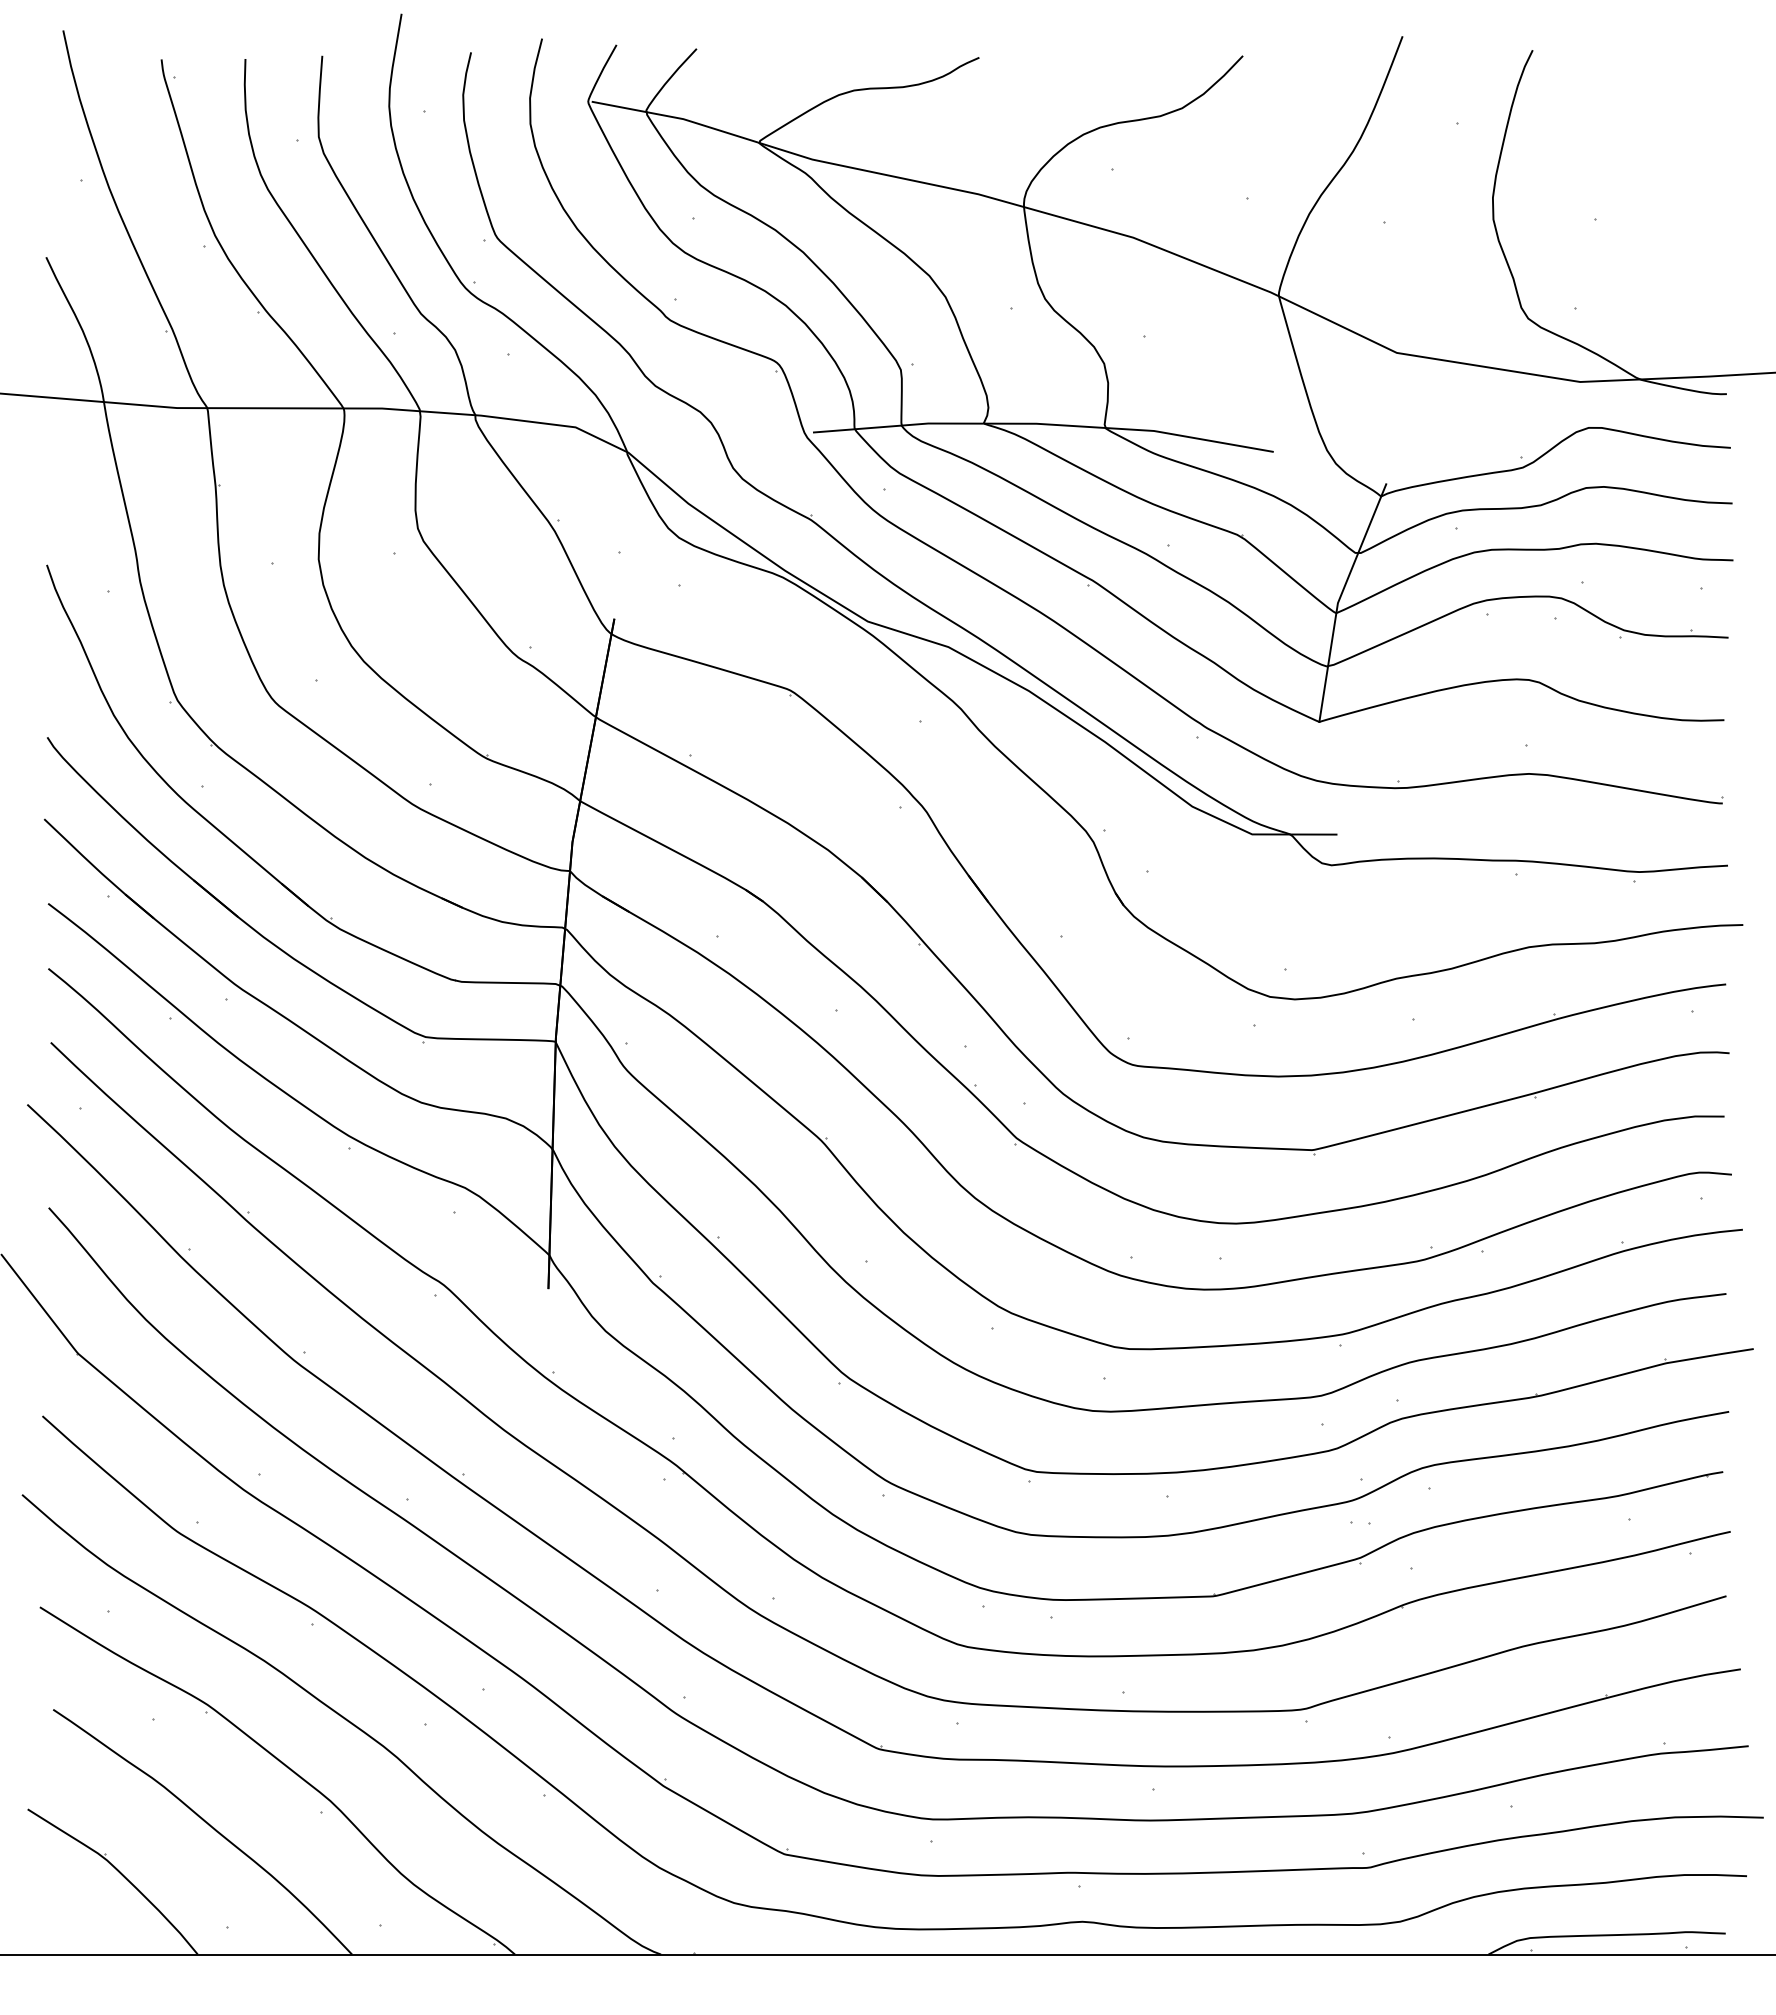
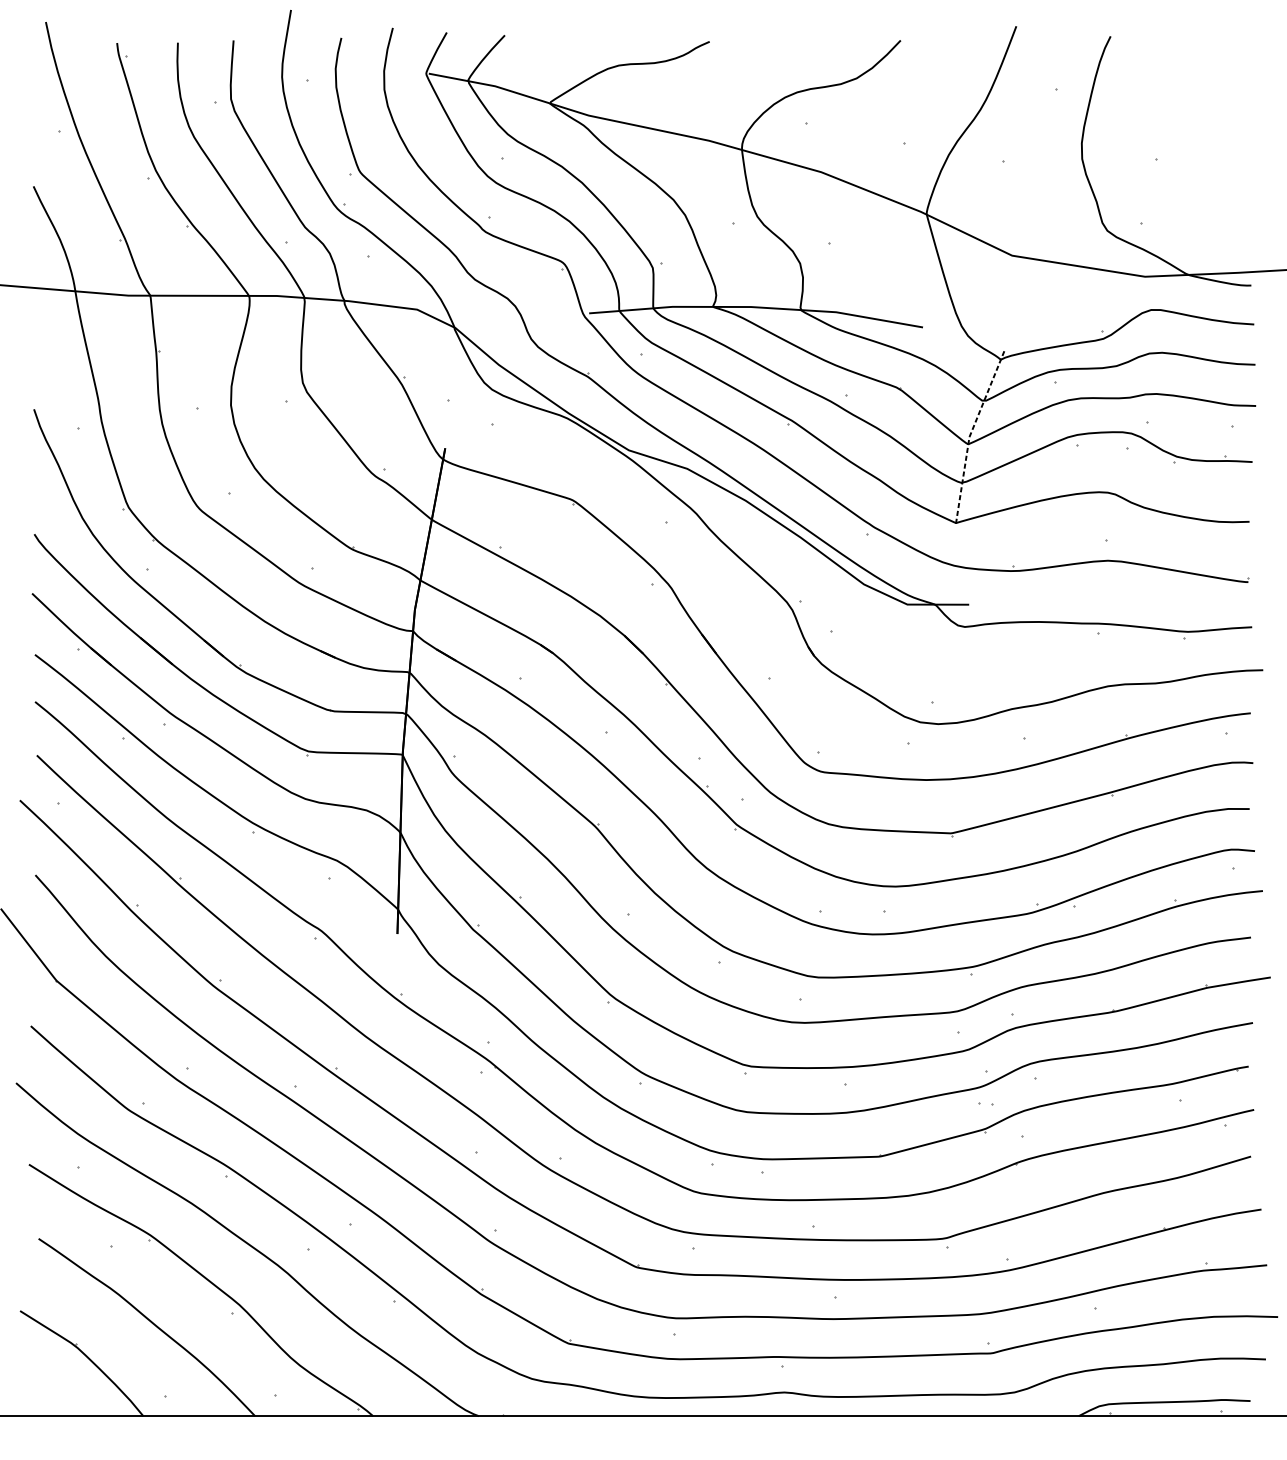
line: (1339, 599) -> (970, 434), solid -> dashed

